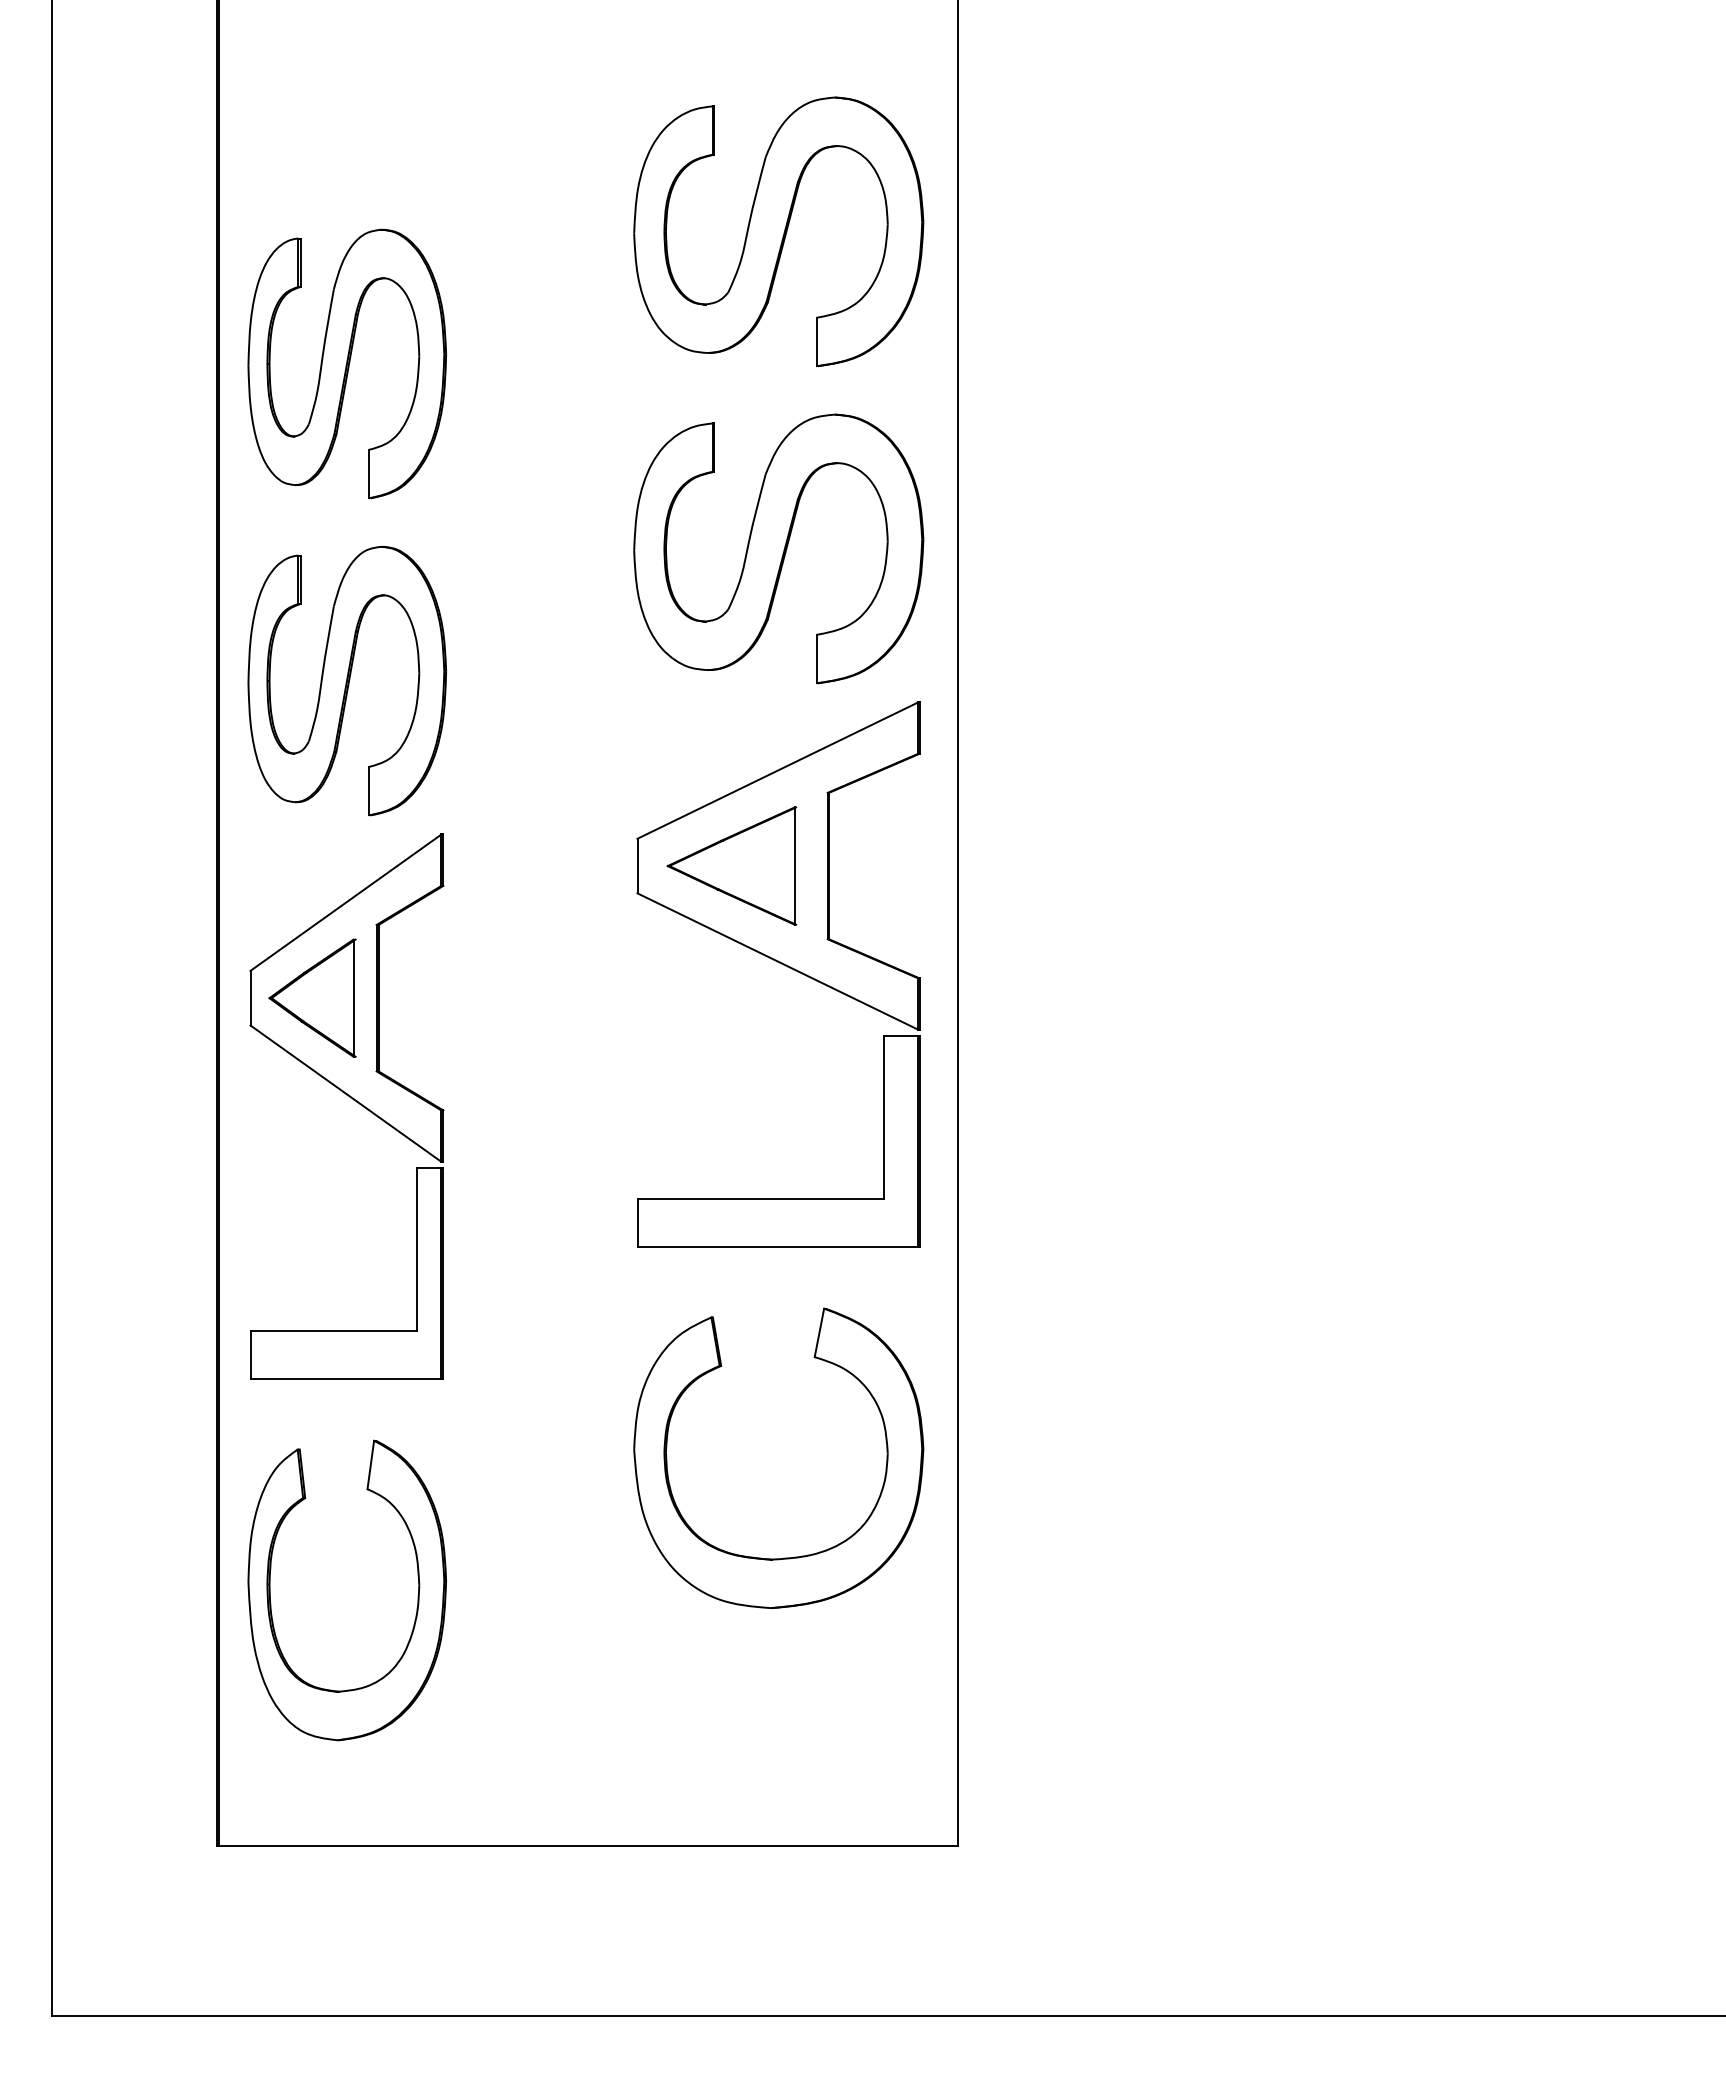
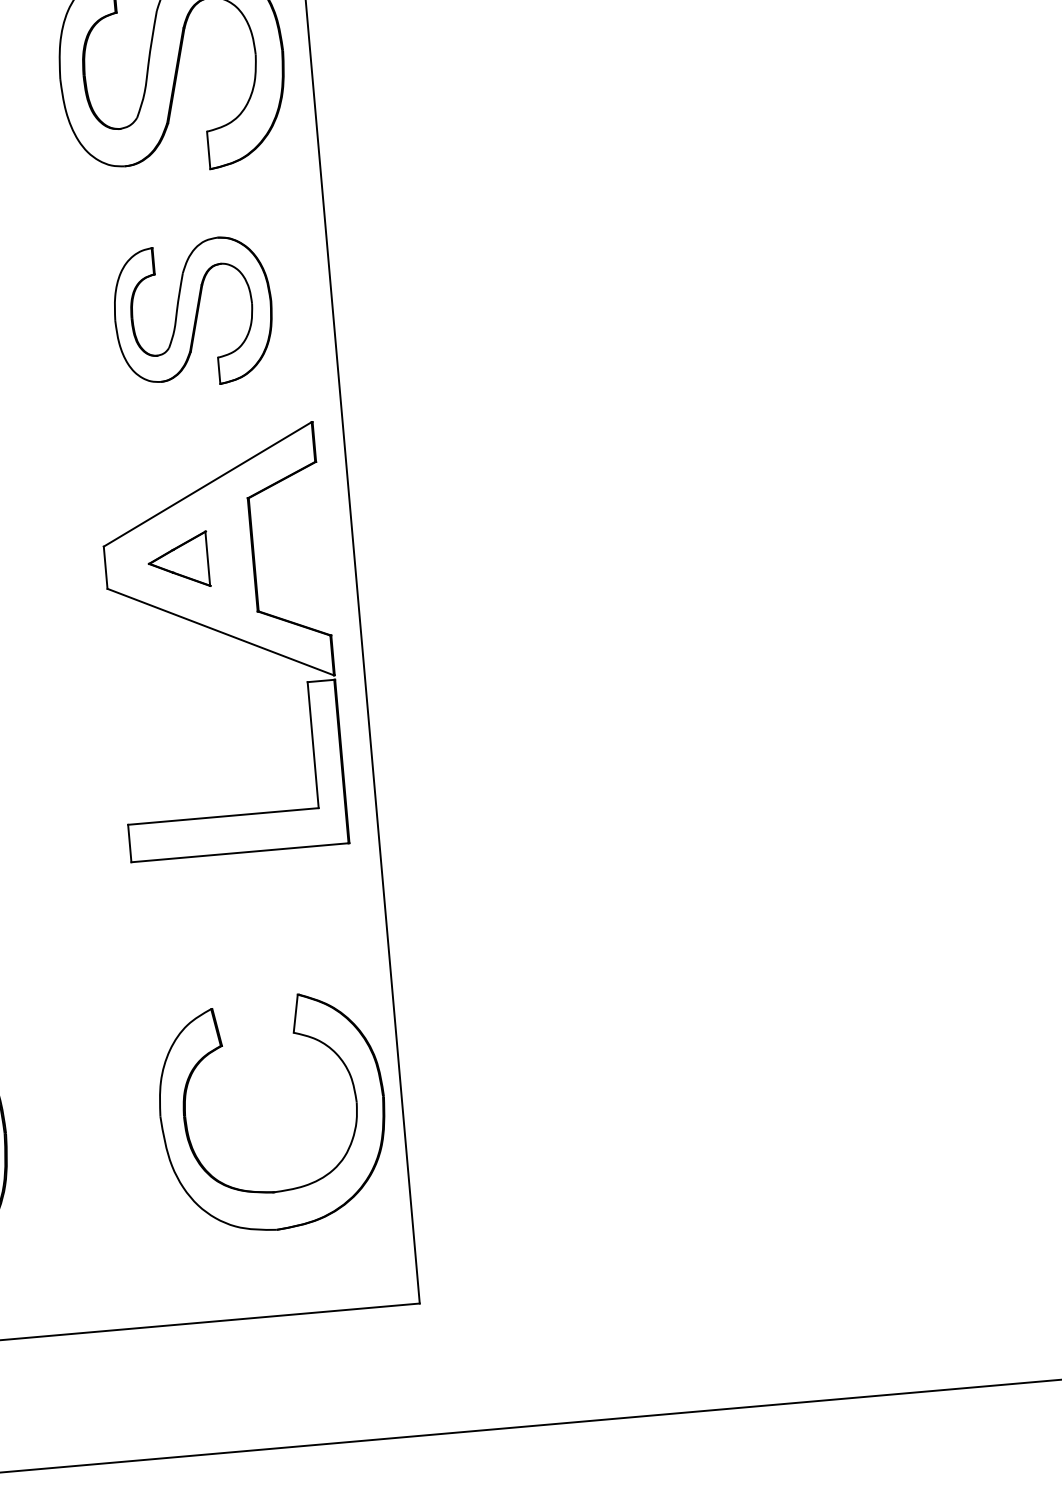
part: (778, 548) -> (193, 312), size x0.7
part: (731, 865) -> (178, 560), size x0.6
part: (783, 1557) -> (283, 1189), moved

